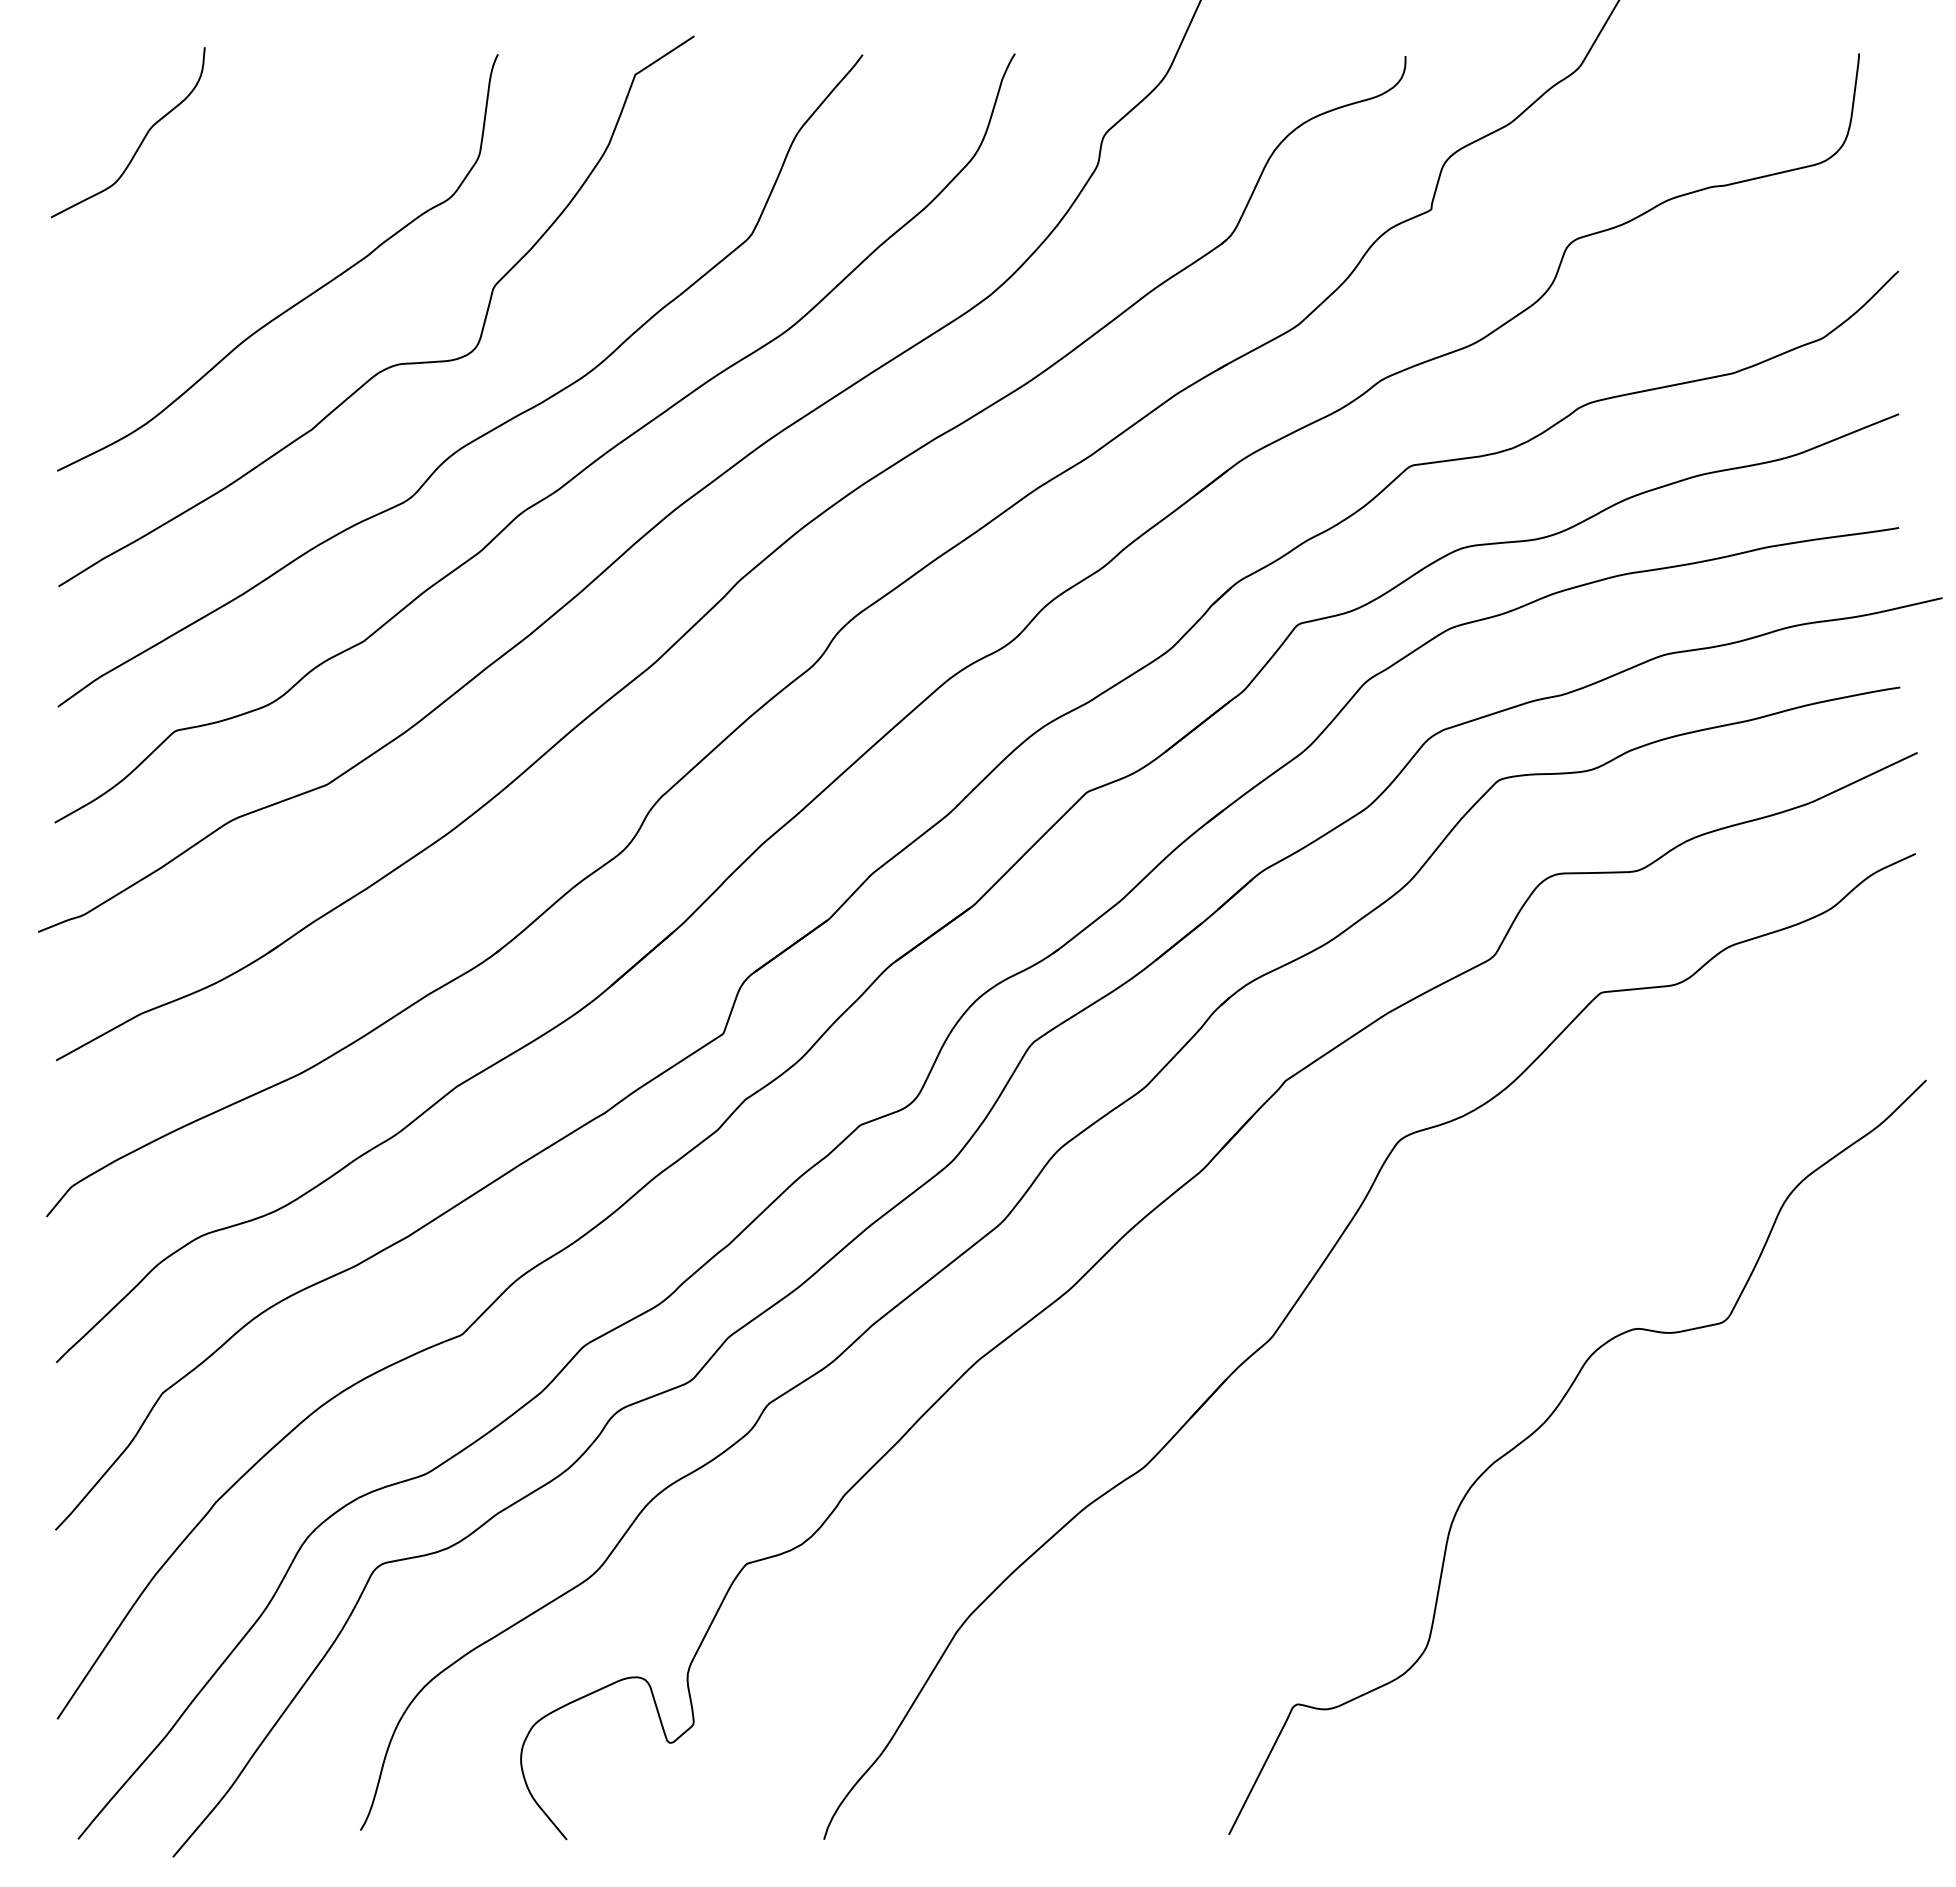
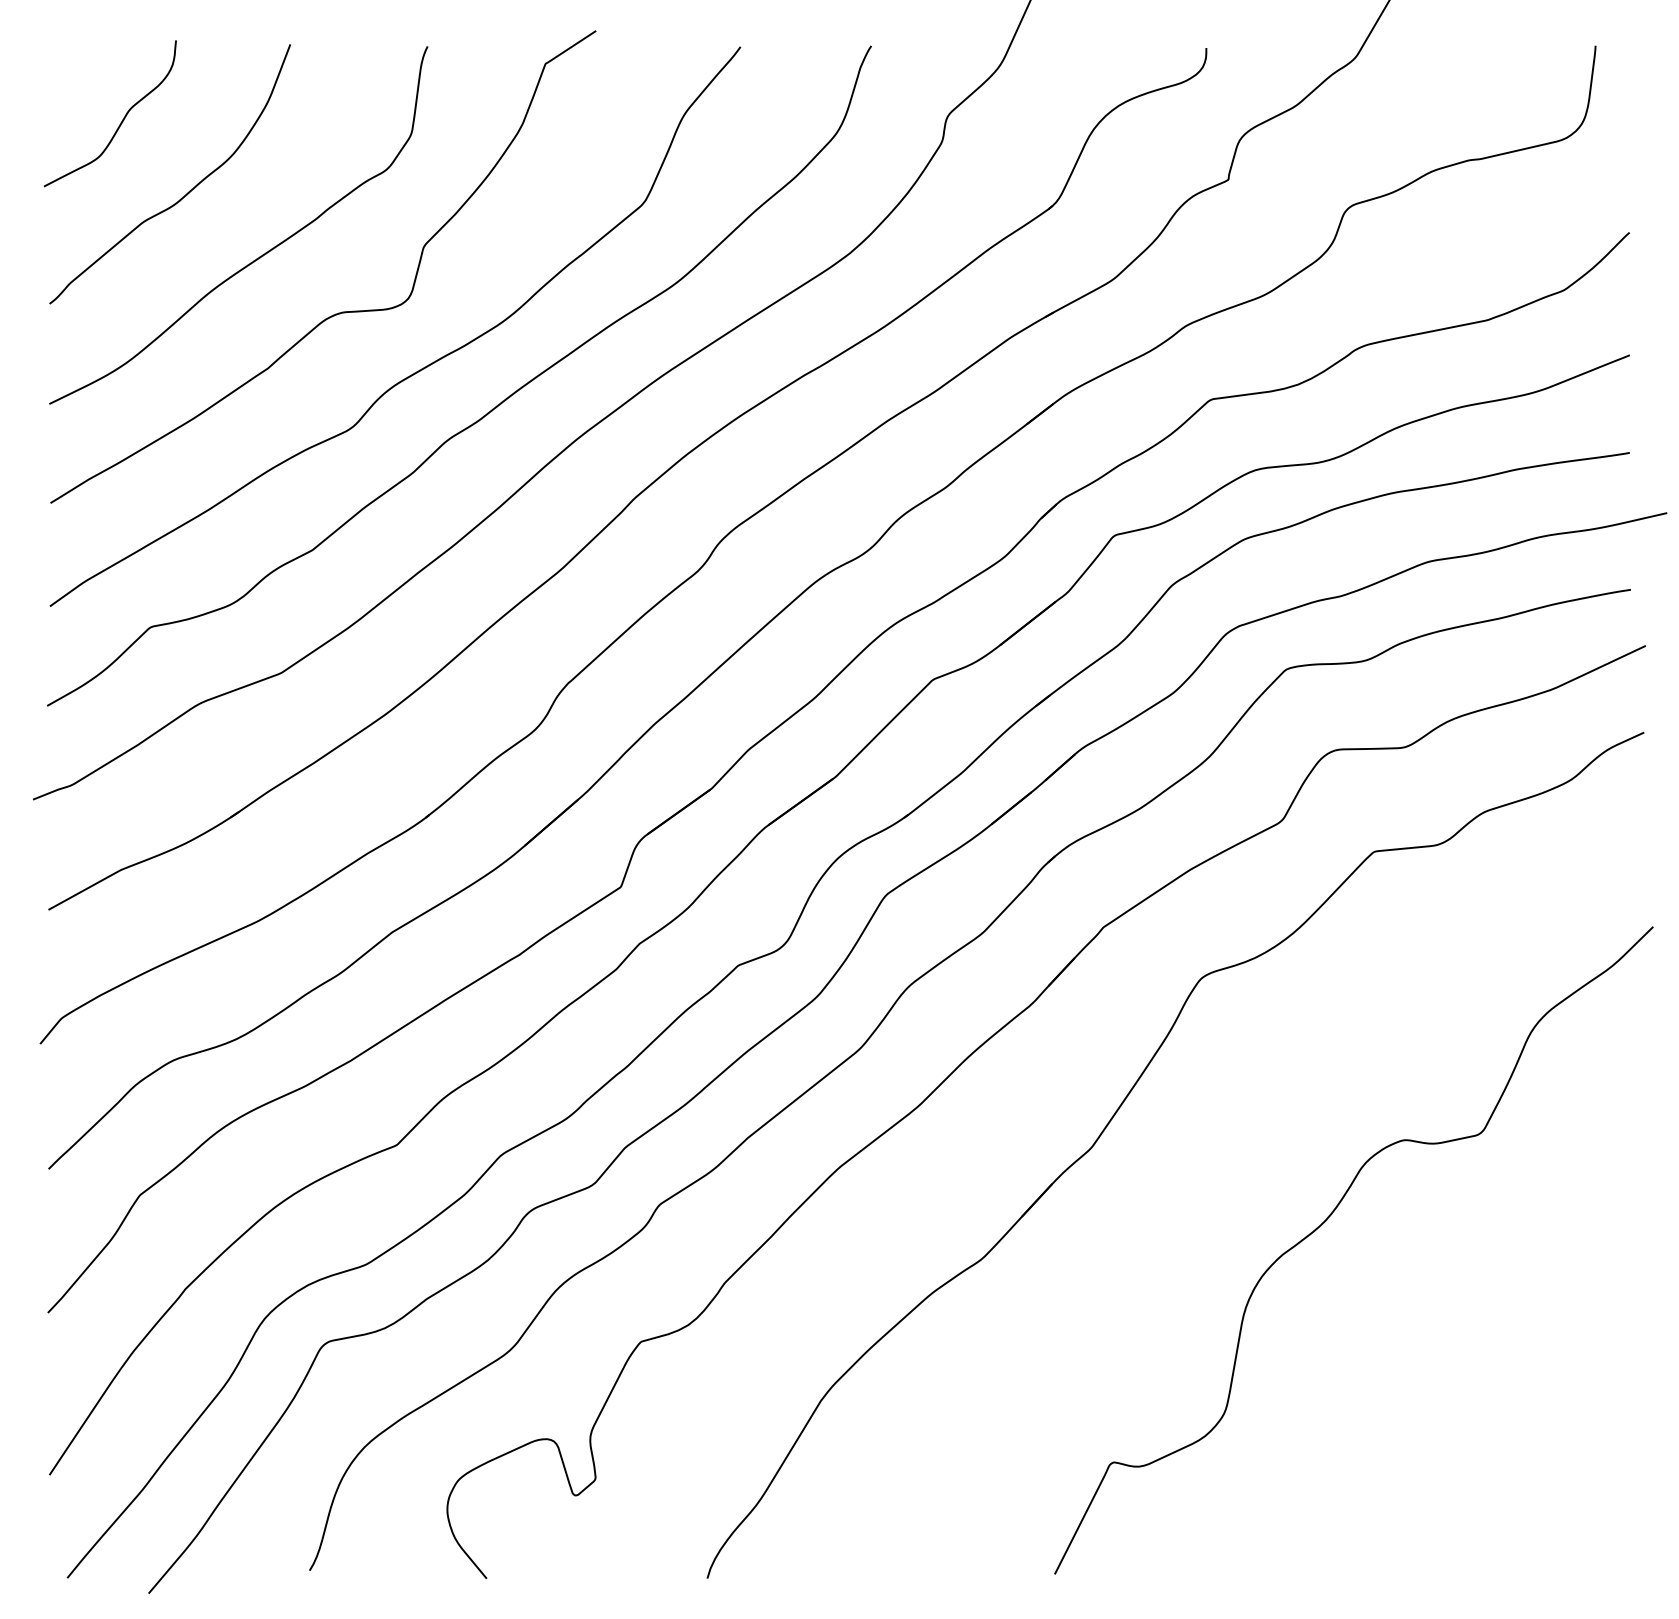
curve: (219, 223) -> (188, 191), added

